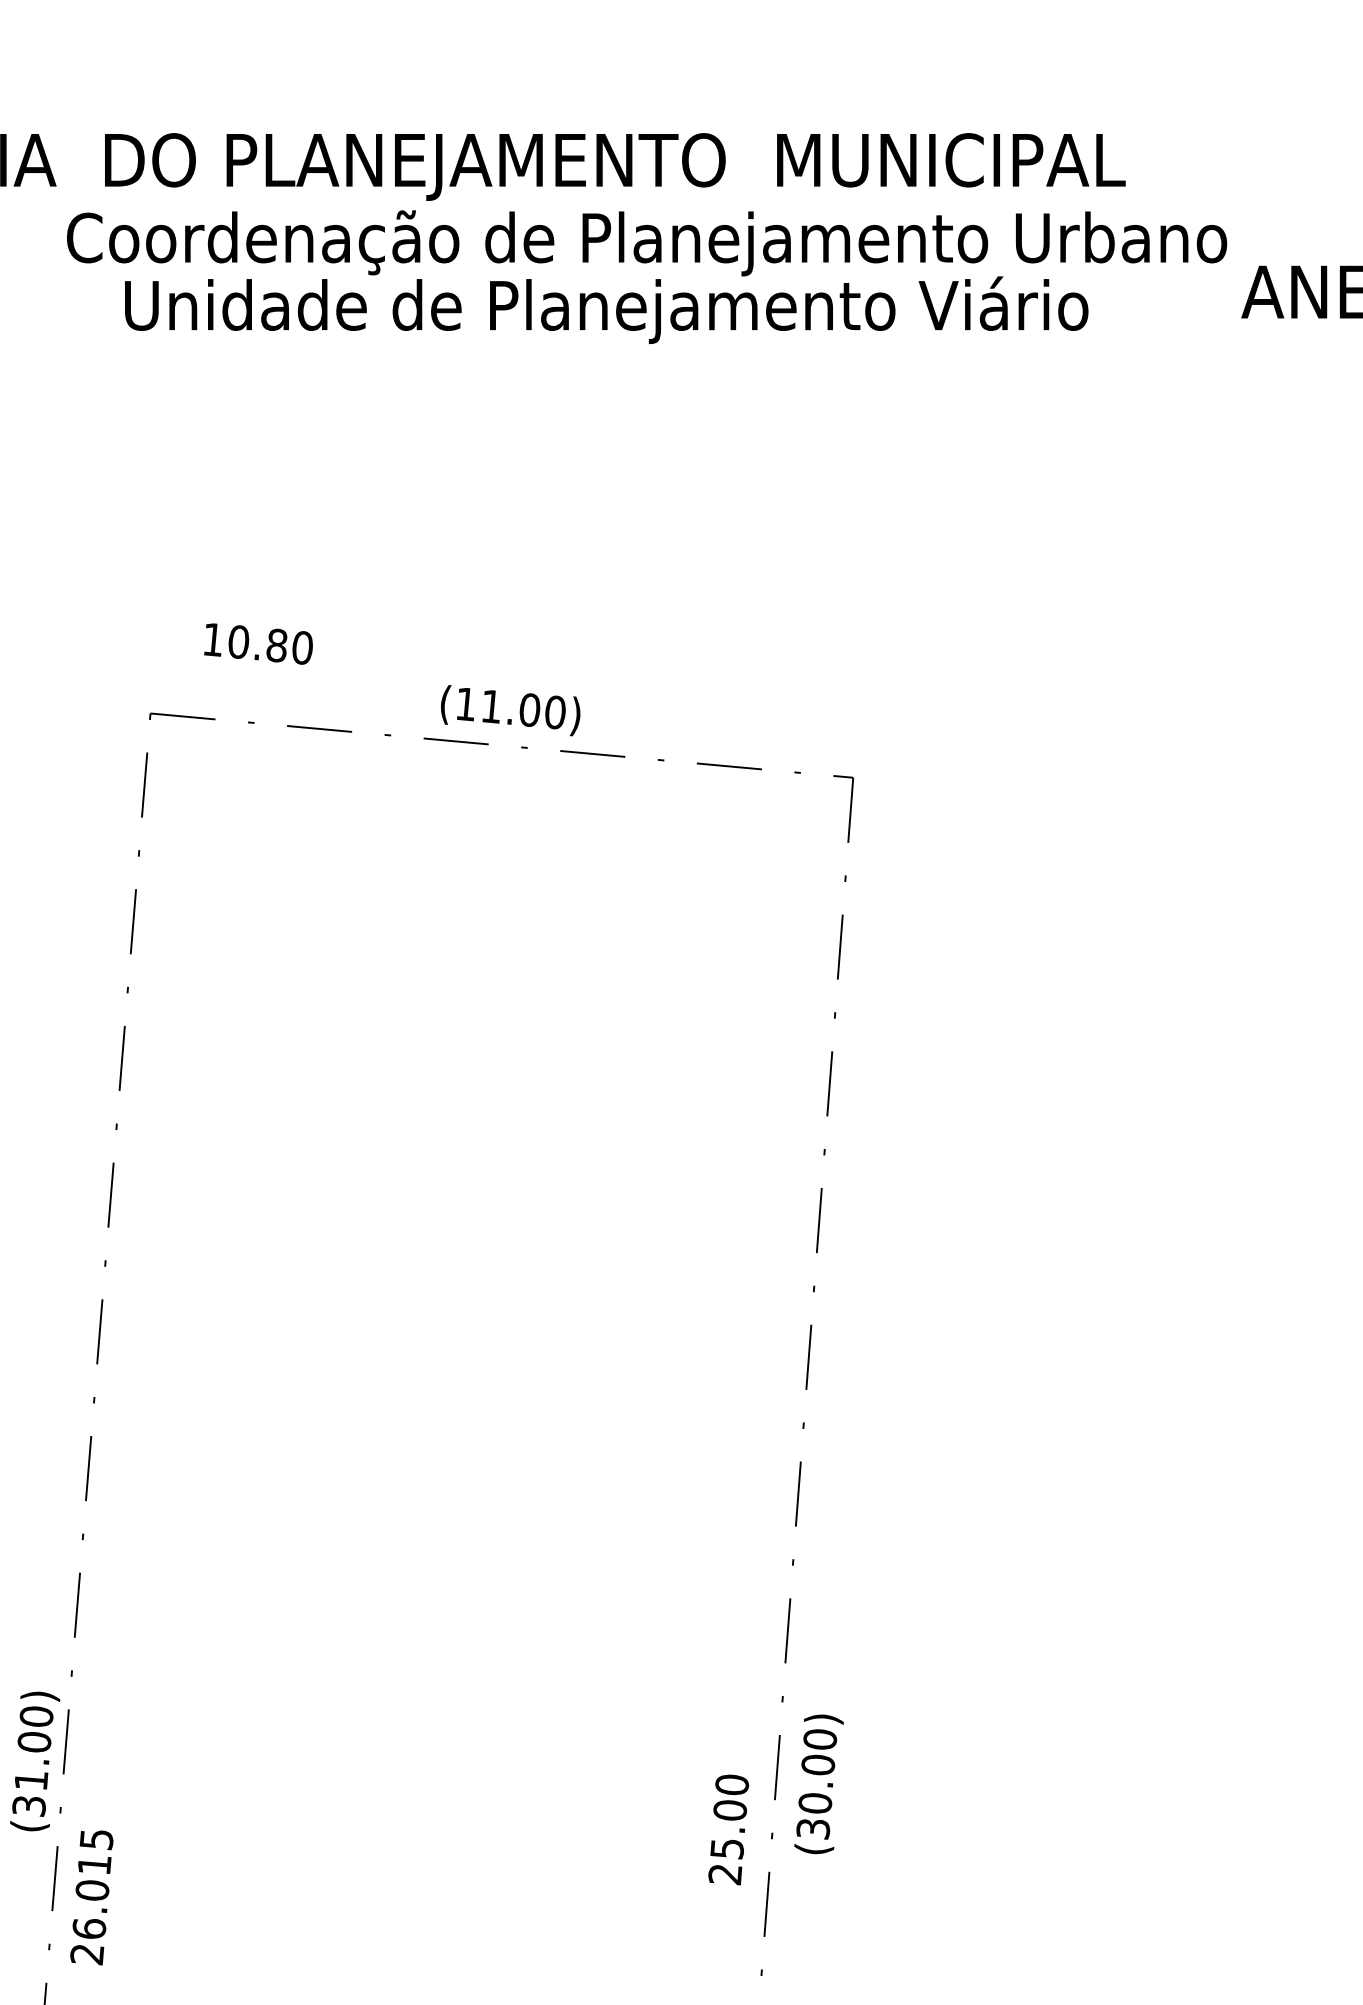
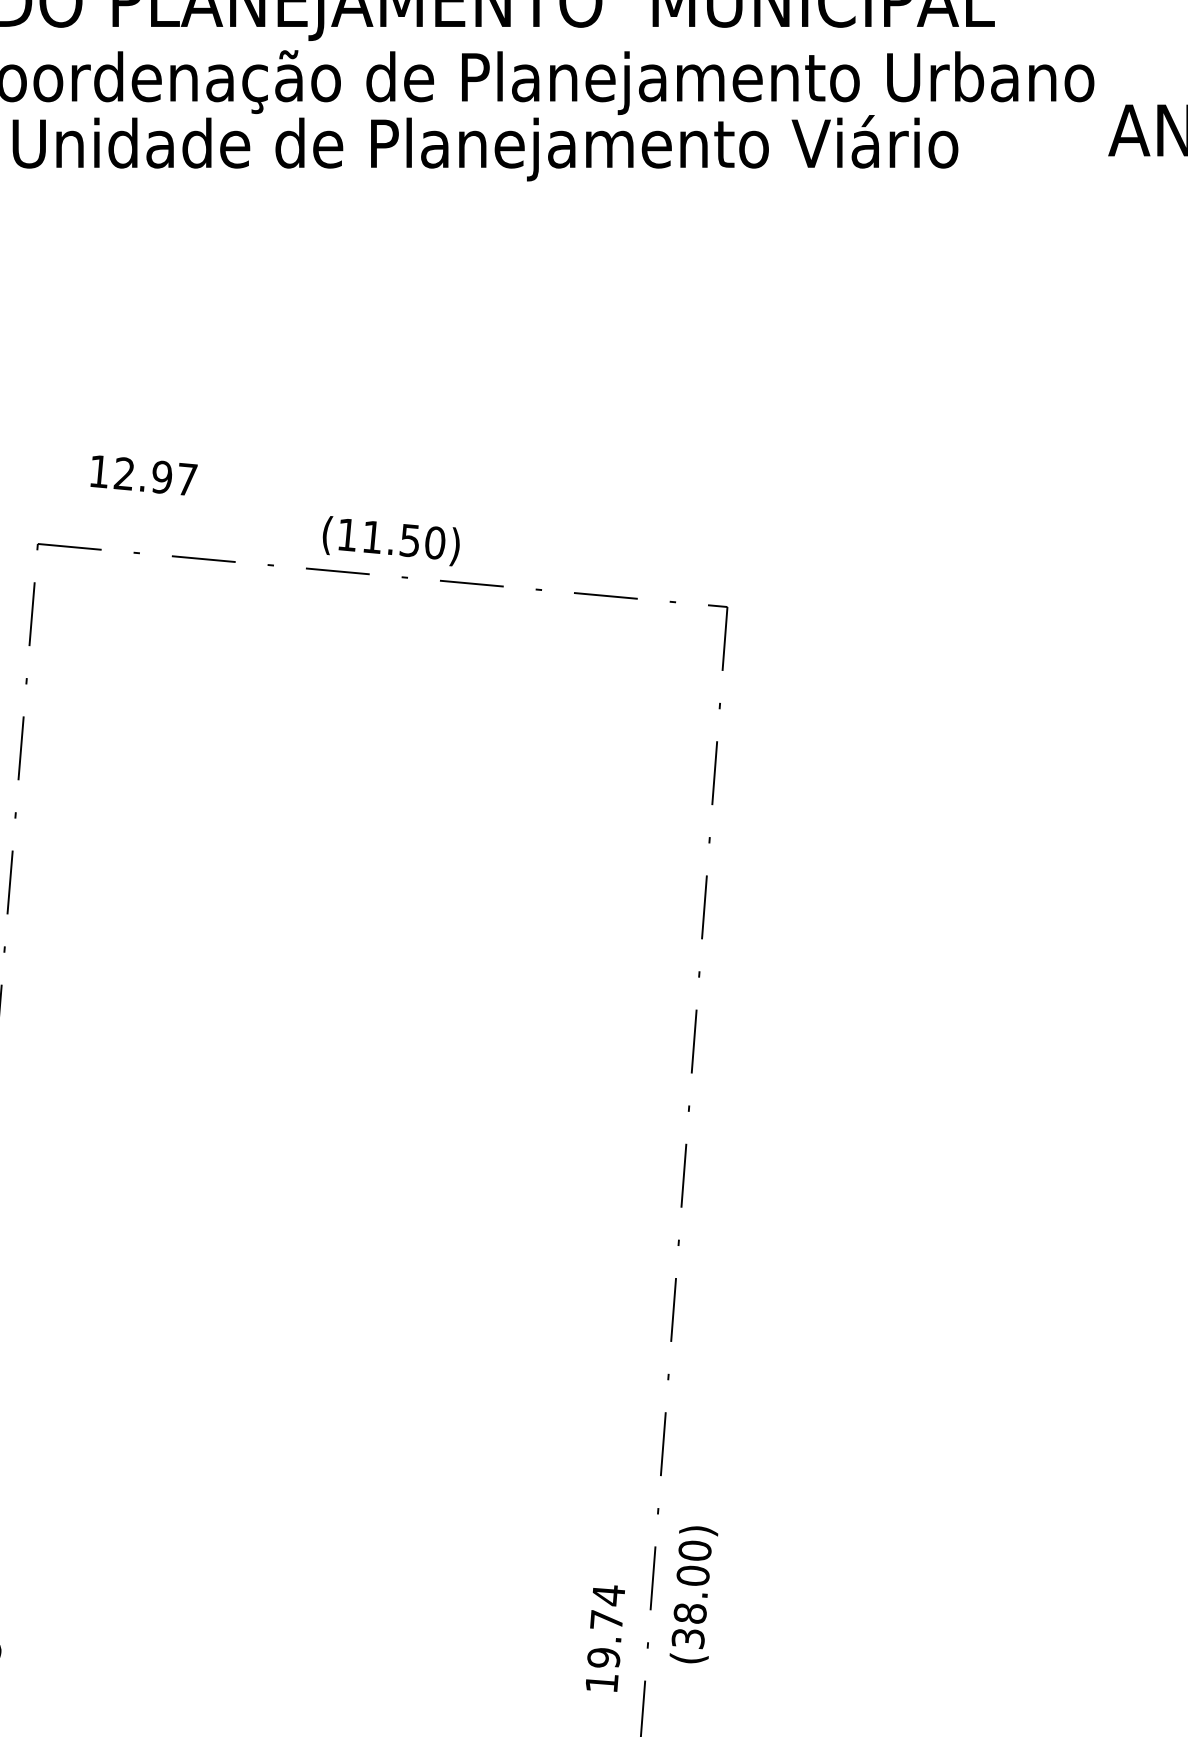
text: (270, 644) -> (155, 476), 10.80 -> 12.97
text: (529, 709) -> (409, 540), (11.00) -> (11.50)
text: (815, 1803) -> (690, 1613), (30.00) -> (38.00)
text: (728, 1829) -> (605, 1639), 25.00 -> 19.74

